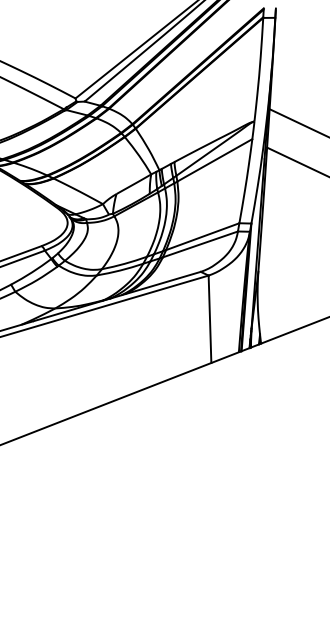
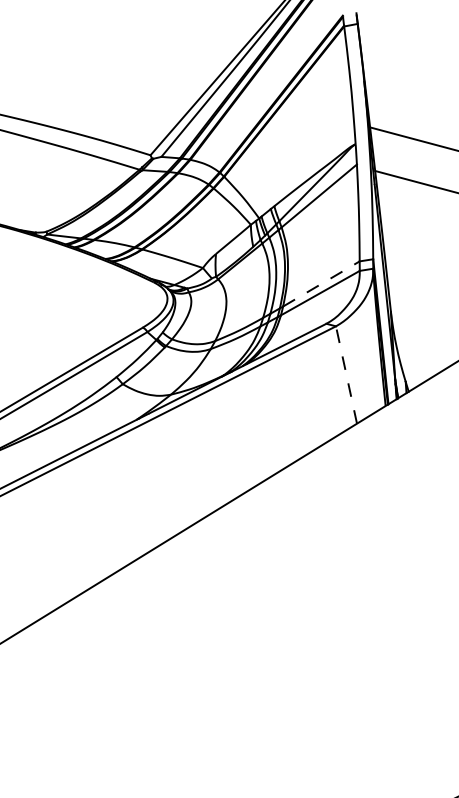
line: (202, 236) -> (321, 283), solid -> dashed
line: (209, 319) -> (346, 375), solid -> dashed

